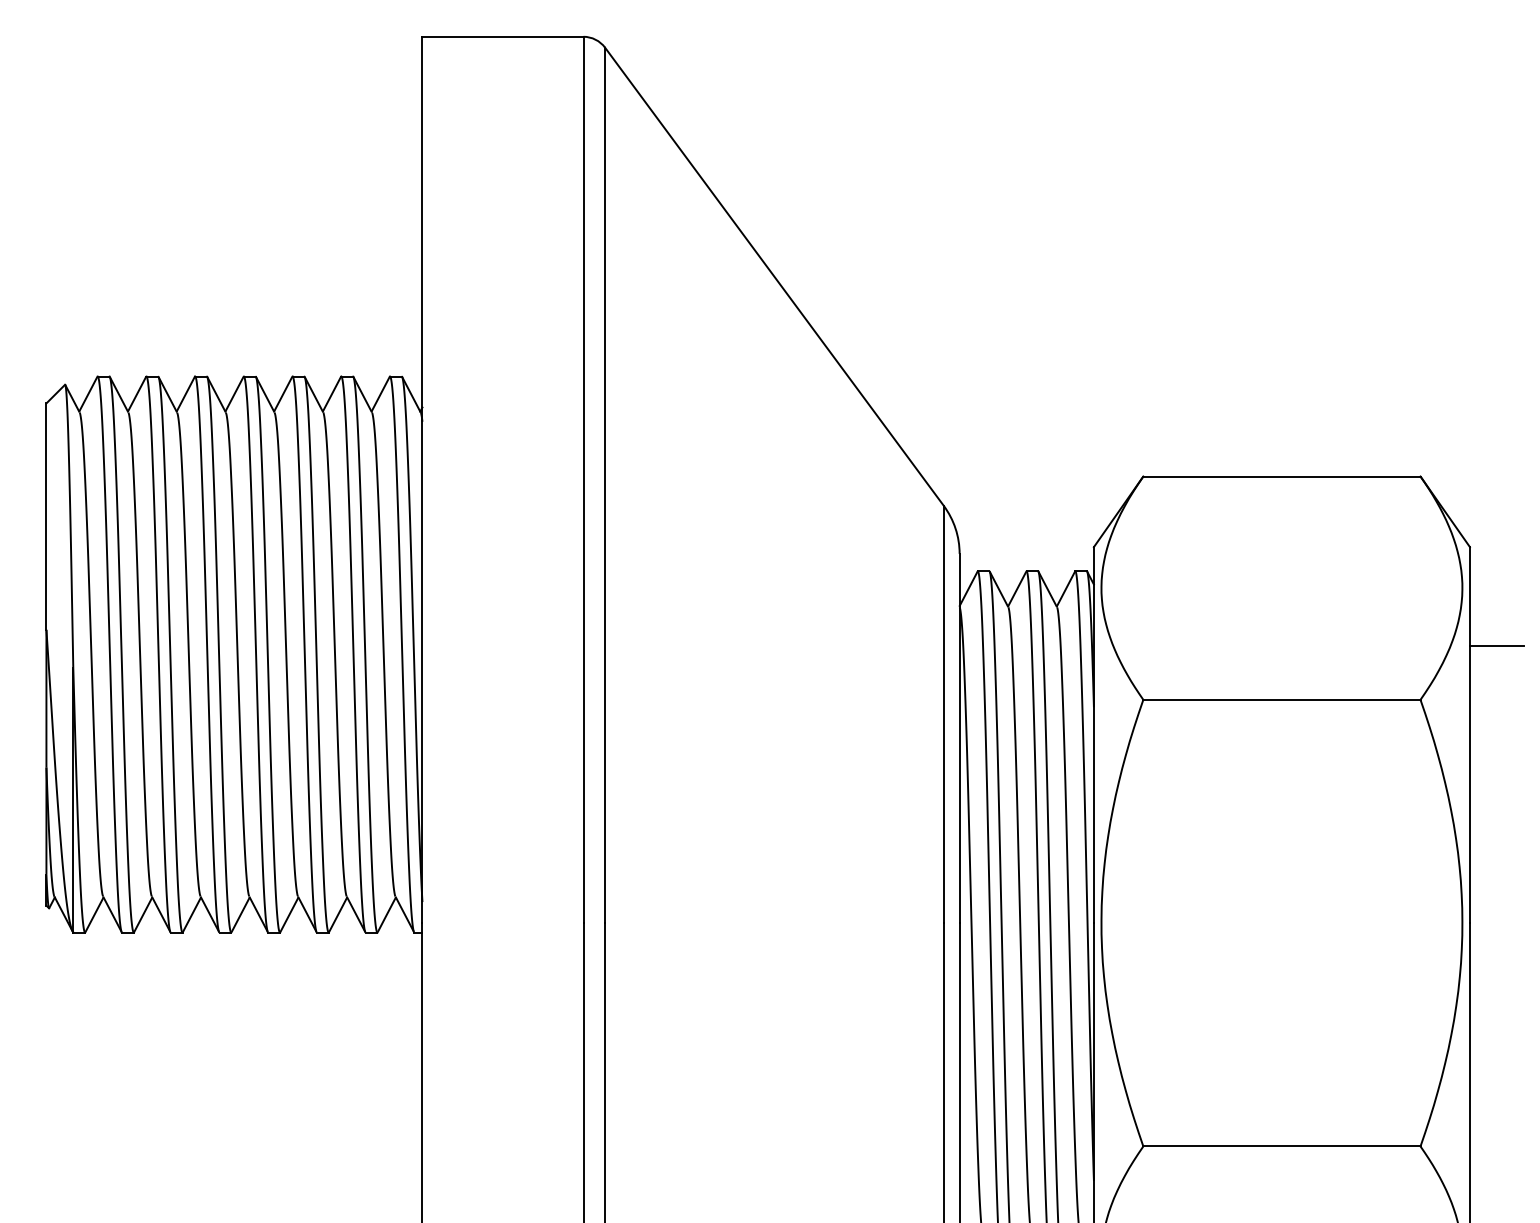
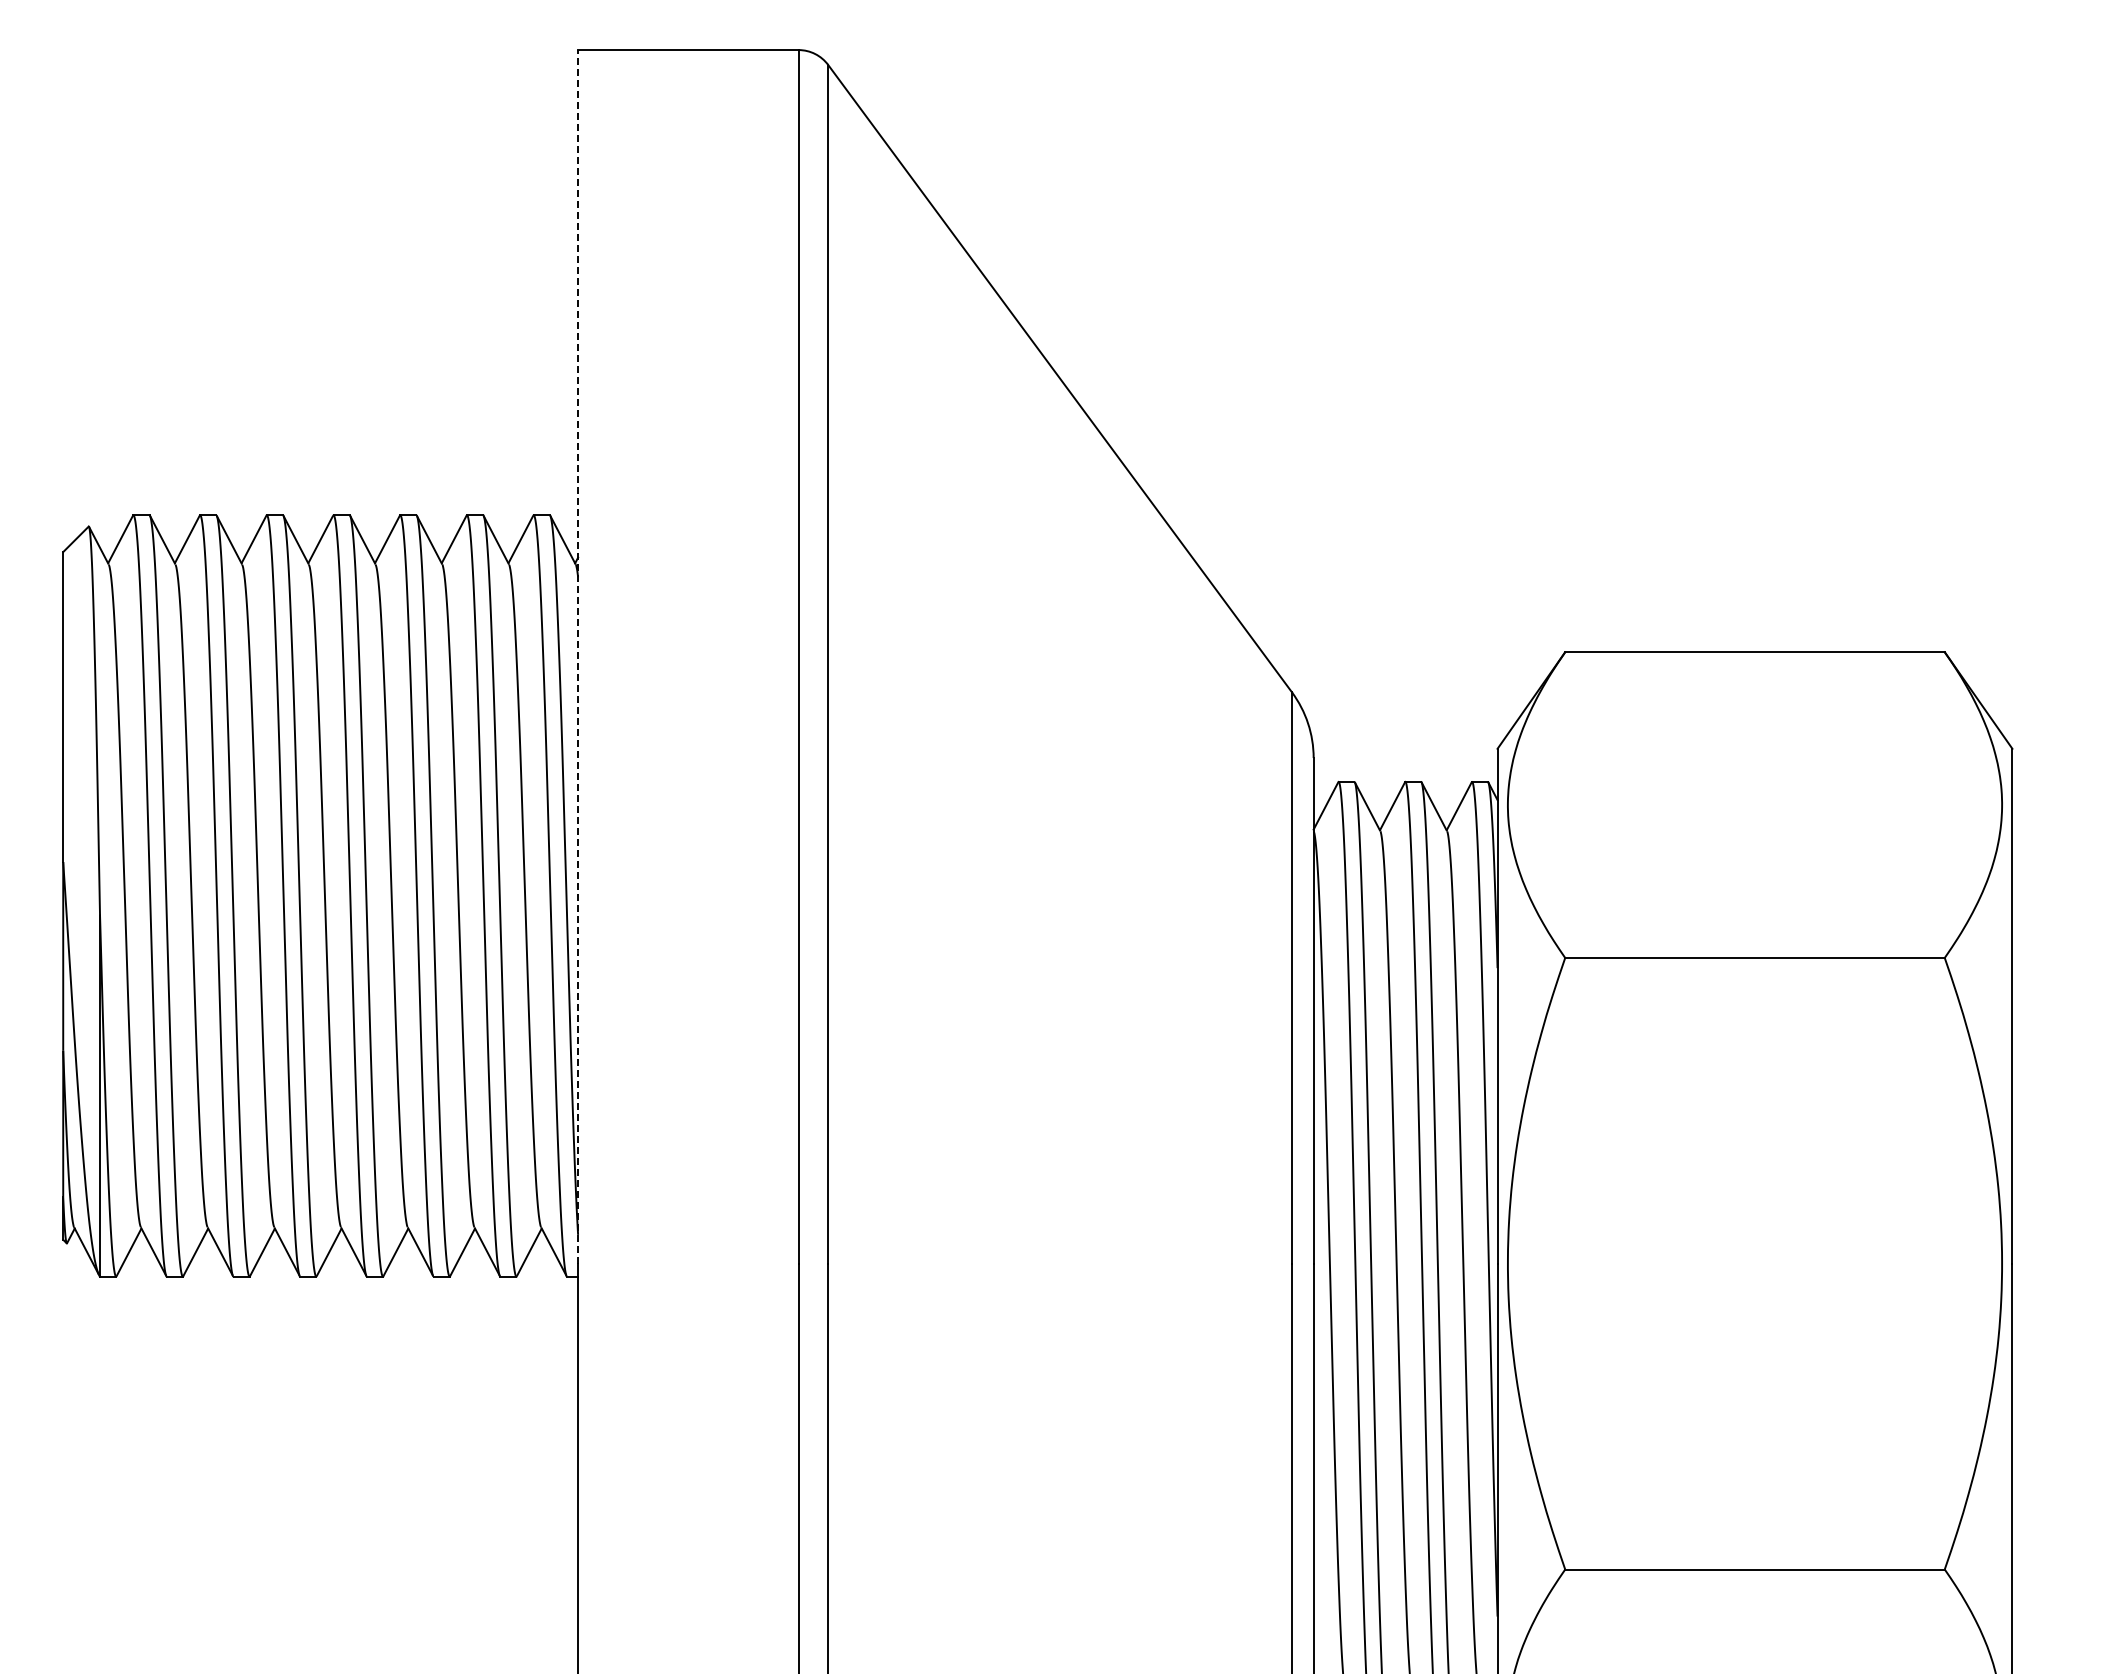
line: (422, 479) -> (578, 656), solid -> dashed
line: (1496, 646) -> (2048, 884), removed

